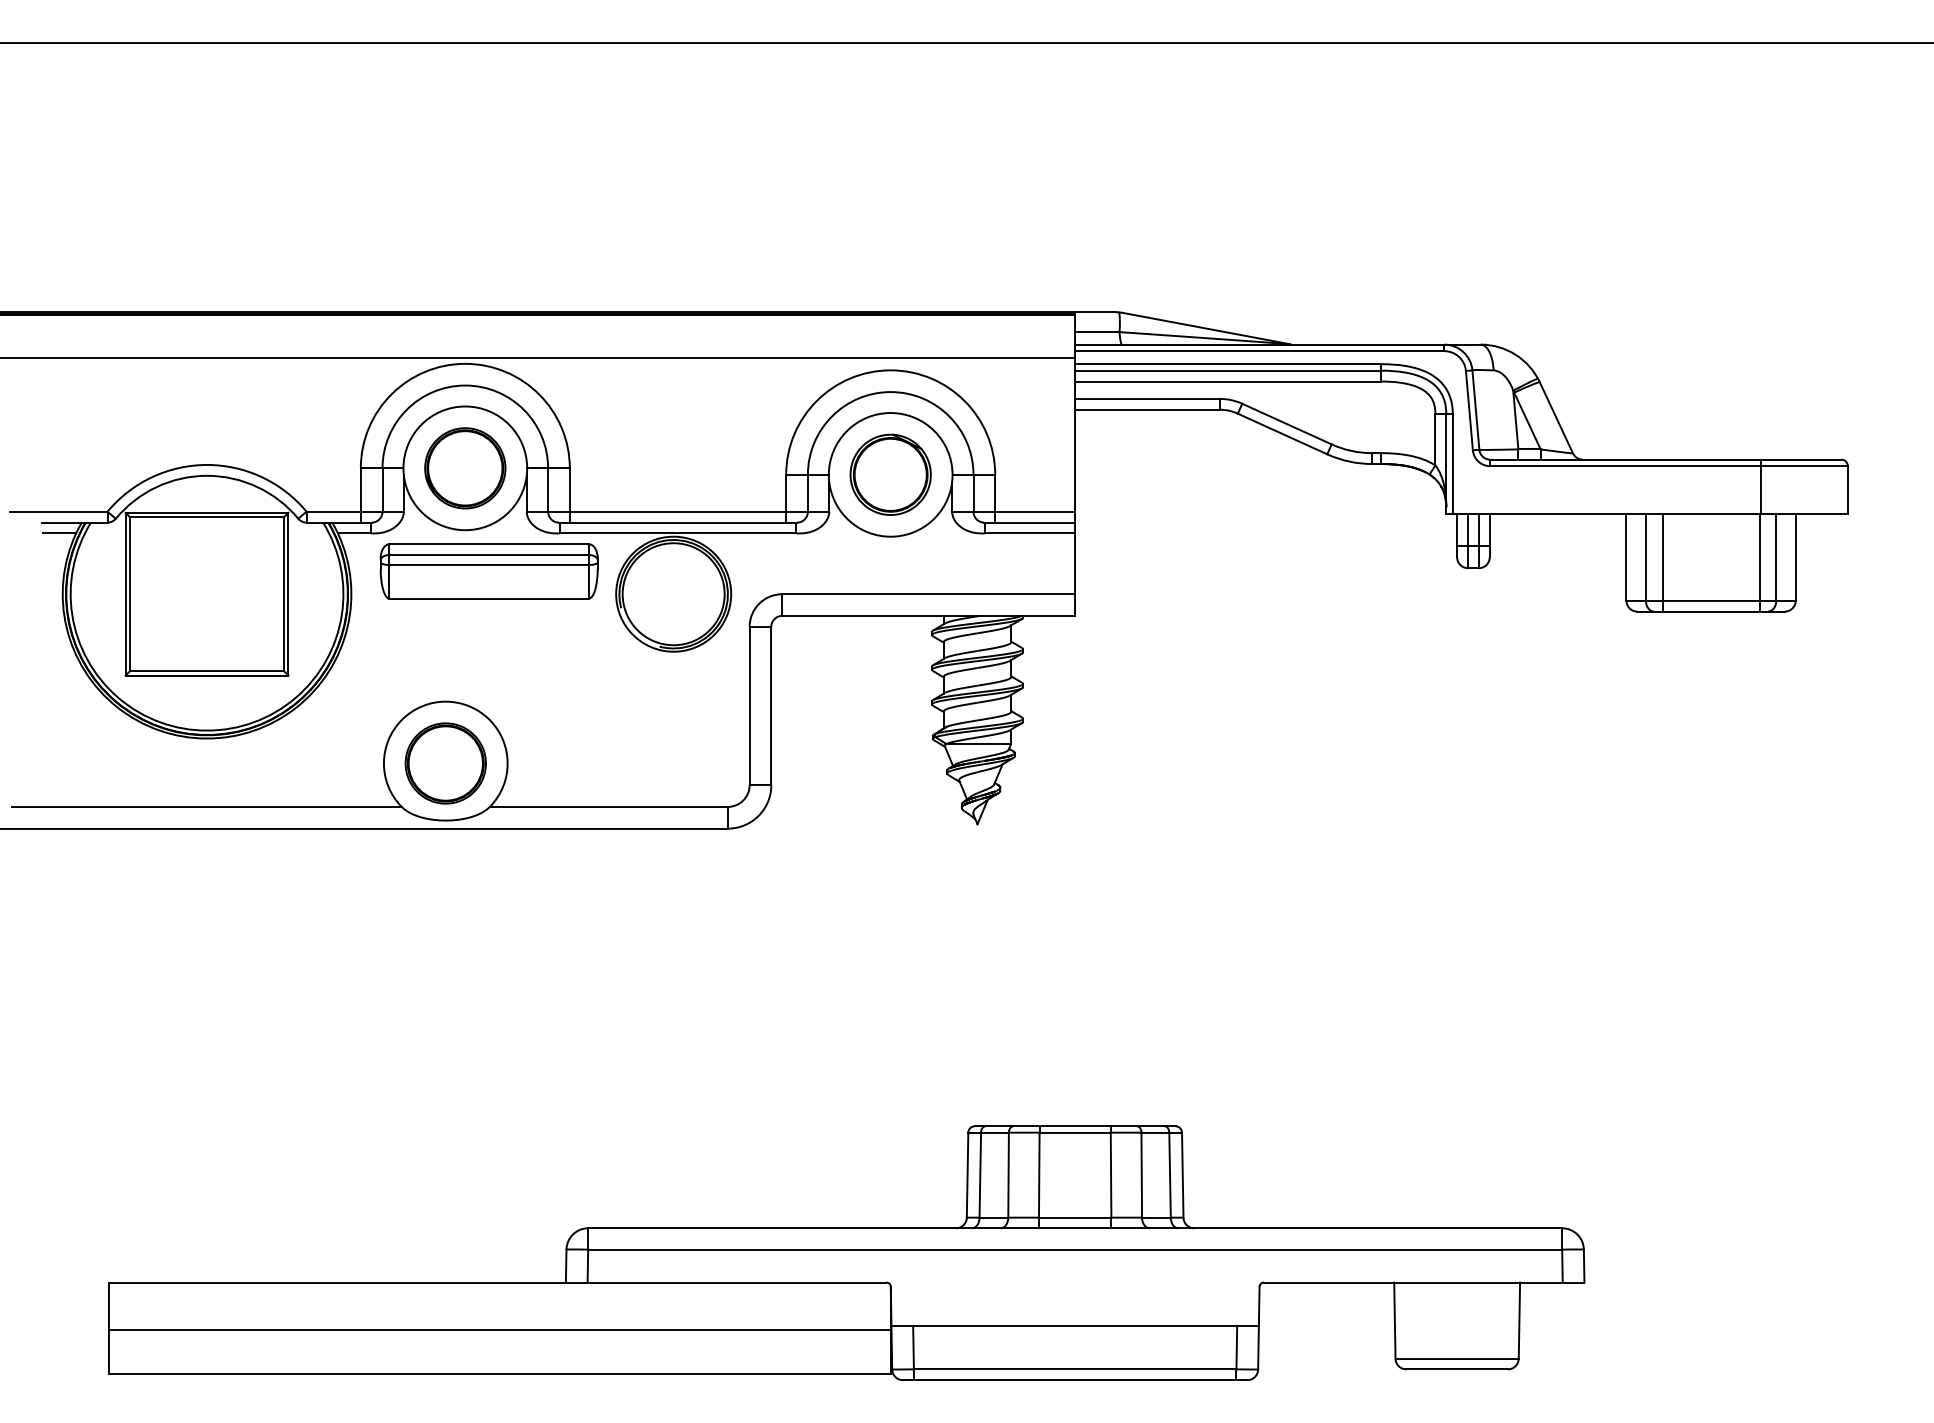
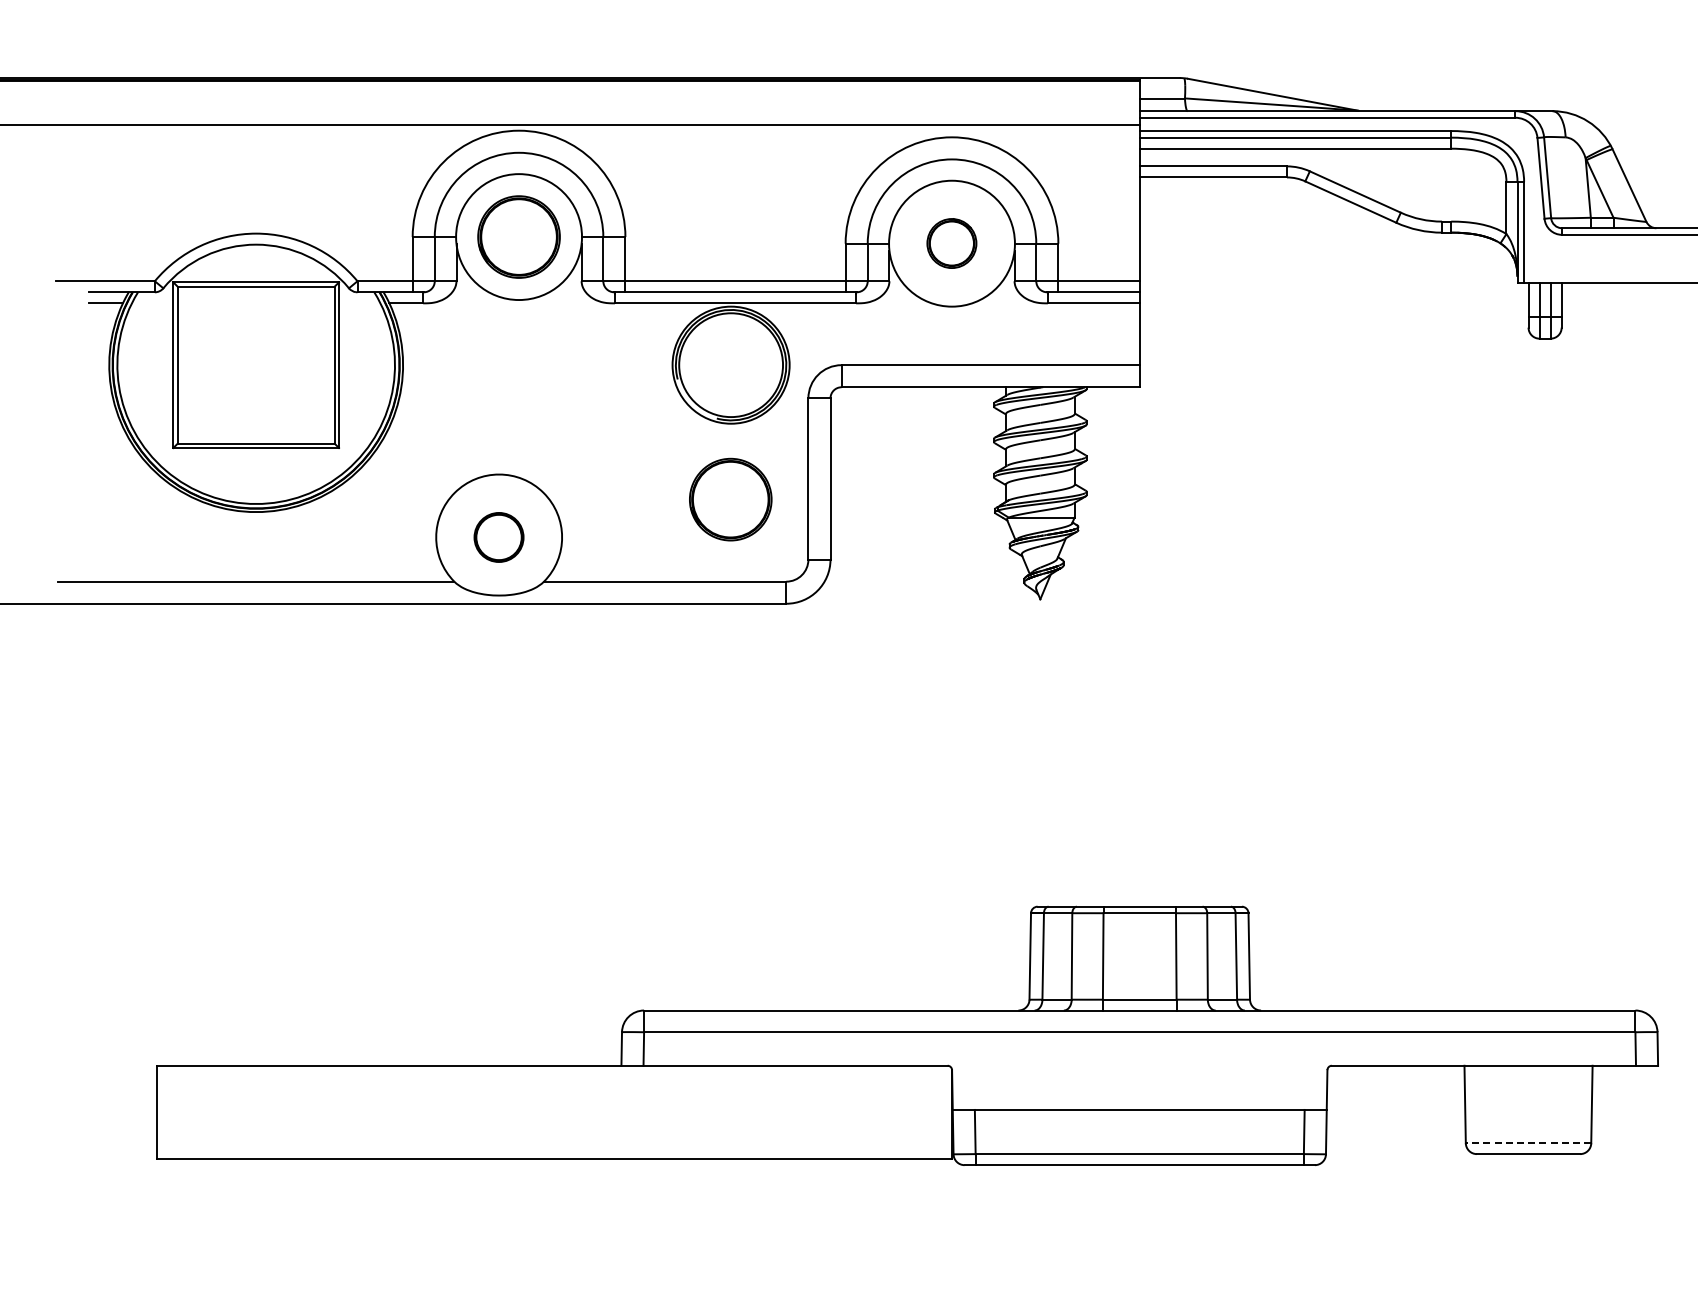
part: (890, 474) -> (951, 243), size x0.6
part: (488, 571) -> (542, 342), removed
part: (673, 726) -> (730, 499), added
part: (445, 763) -> (498, 537), size x0.6
line: (499, 1330) -> (553, 1114), removed
line: (1457, 1358) -> (1528, 1143), solid -> dashed

